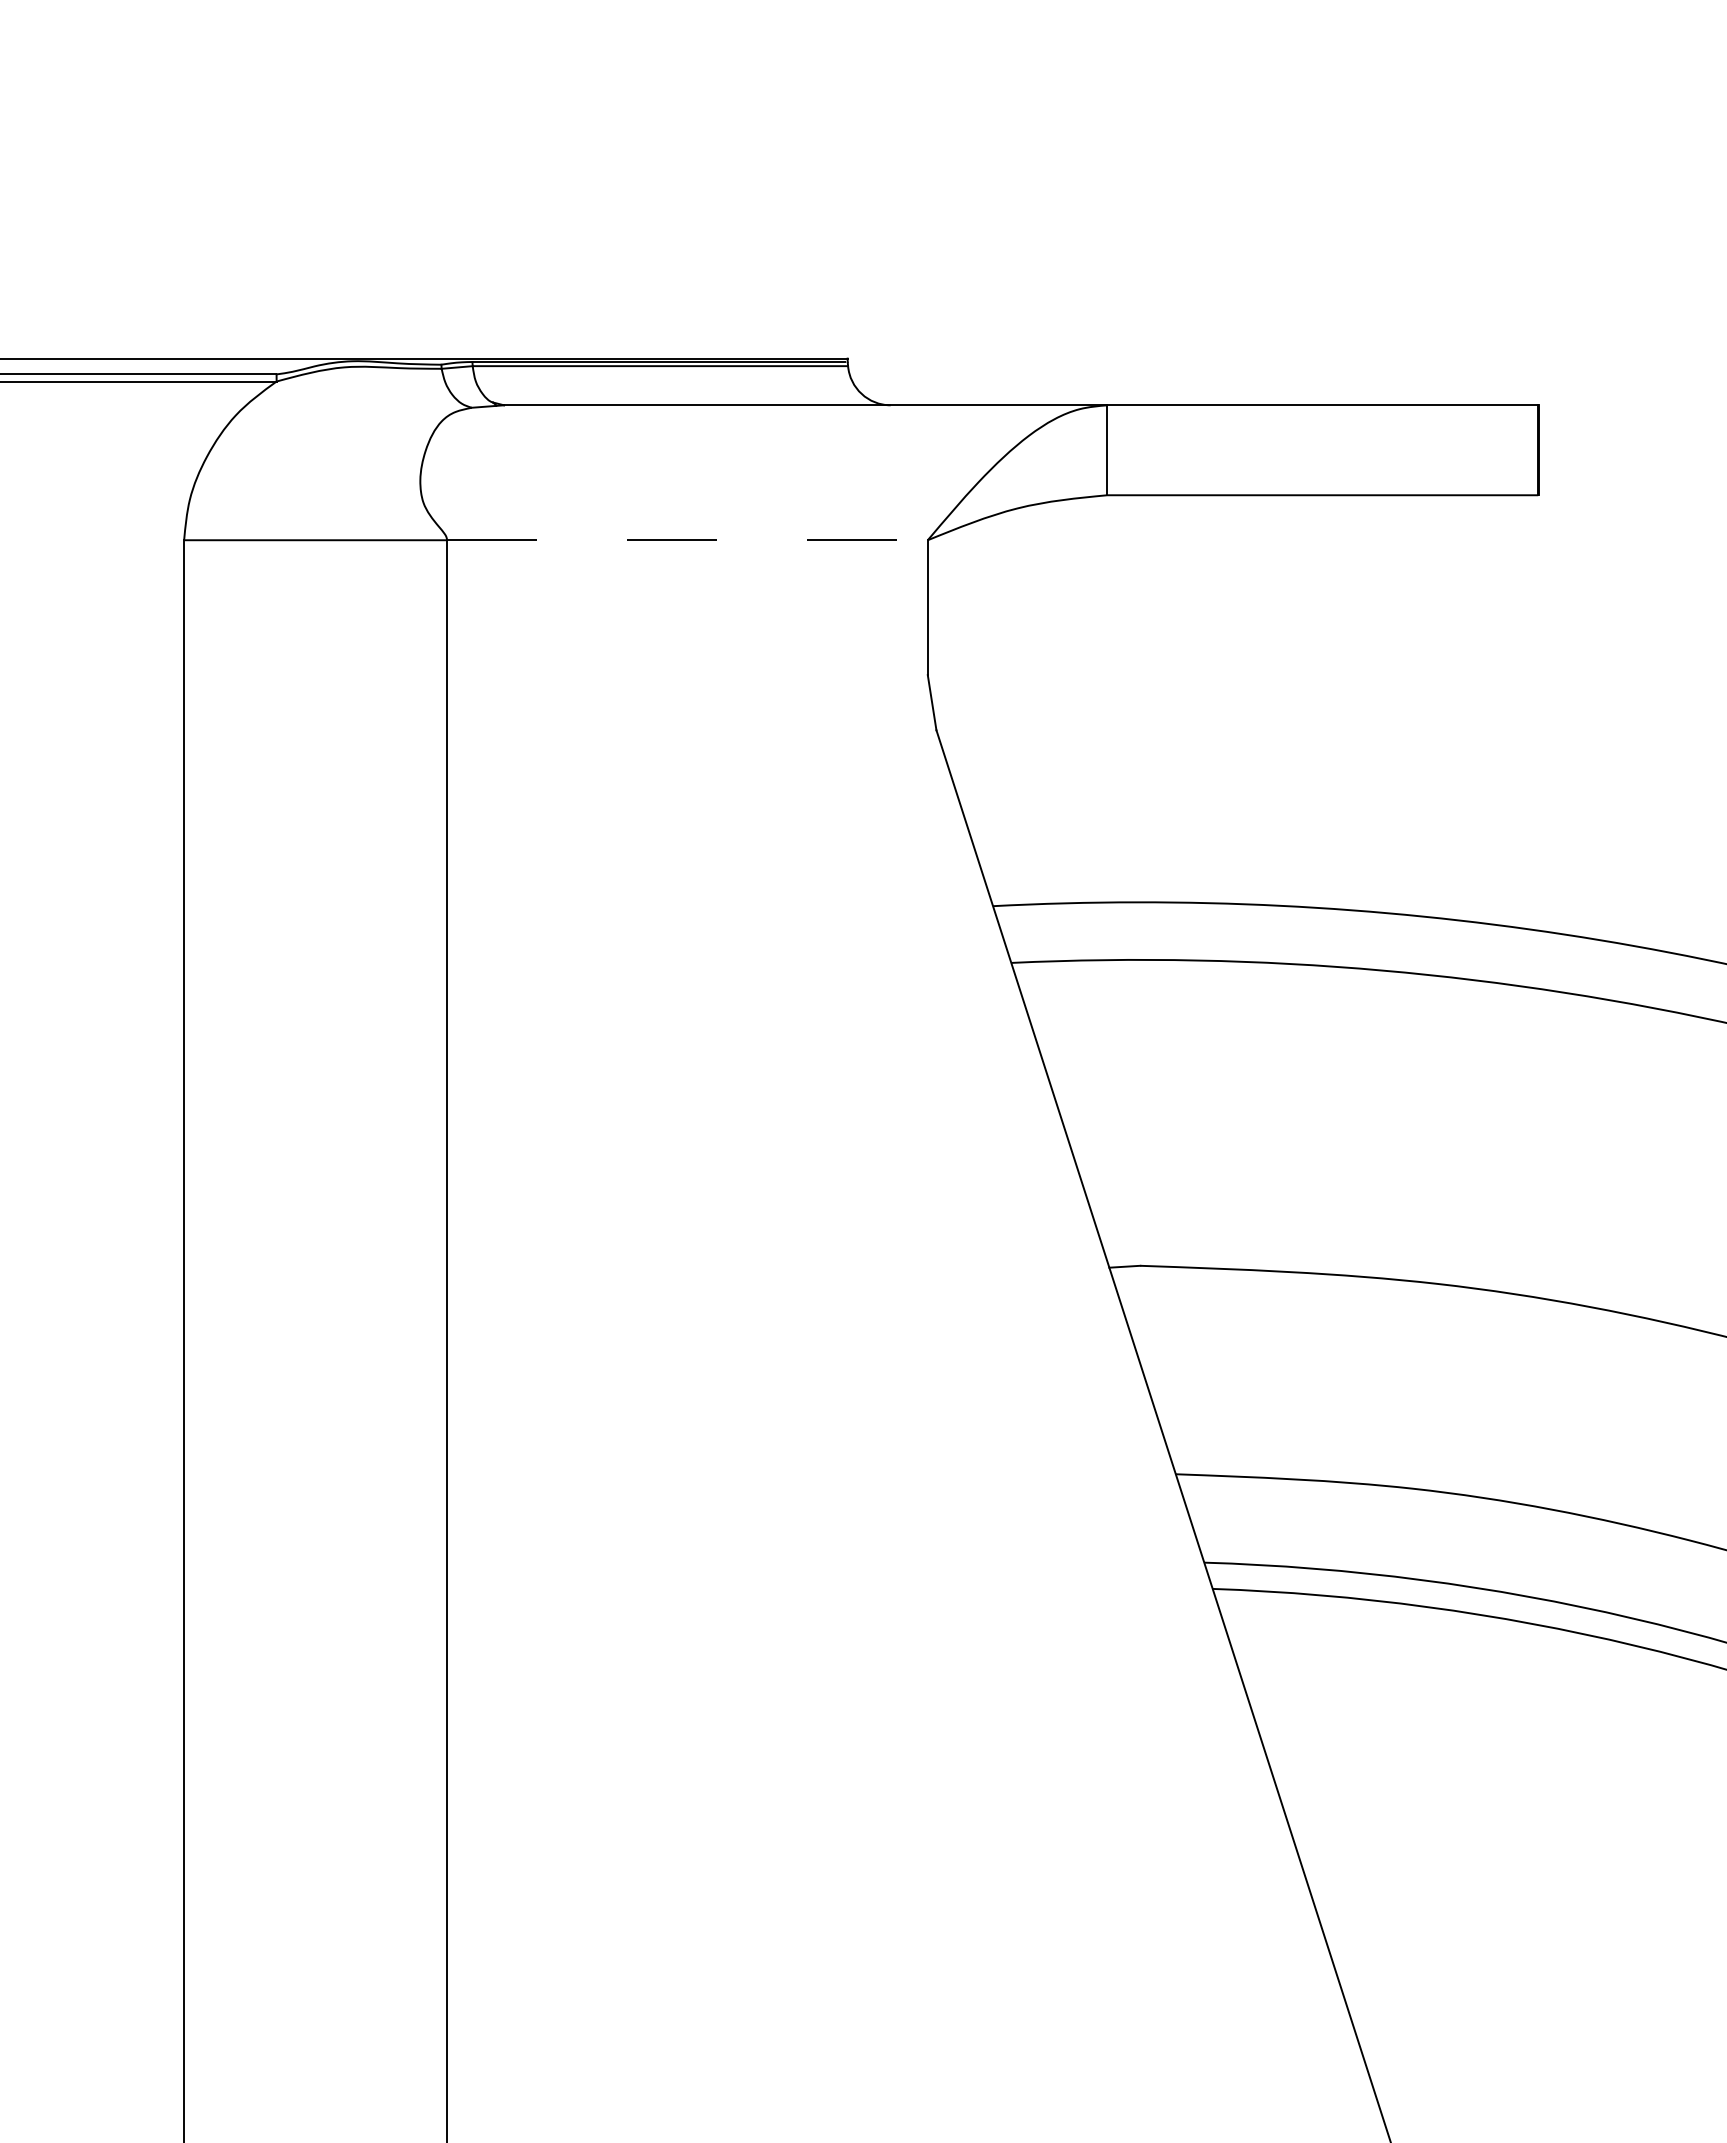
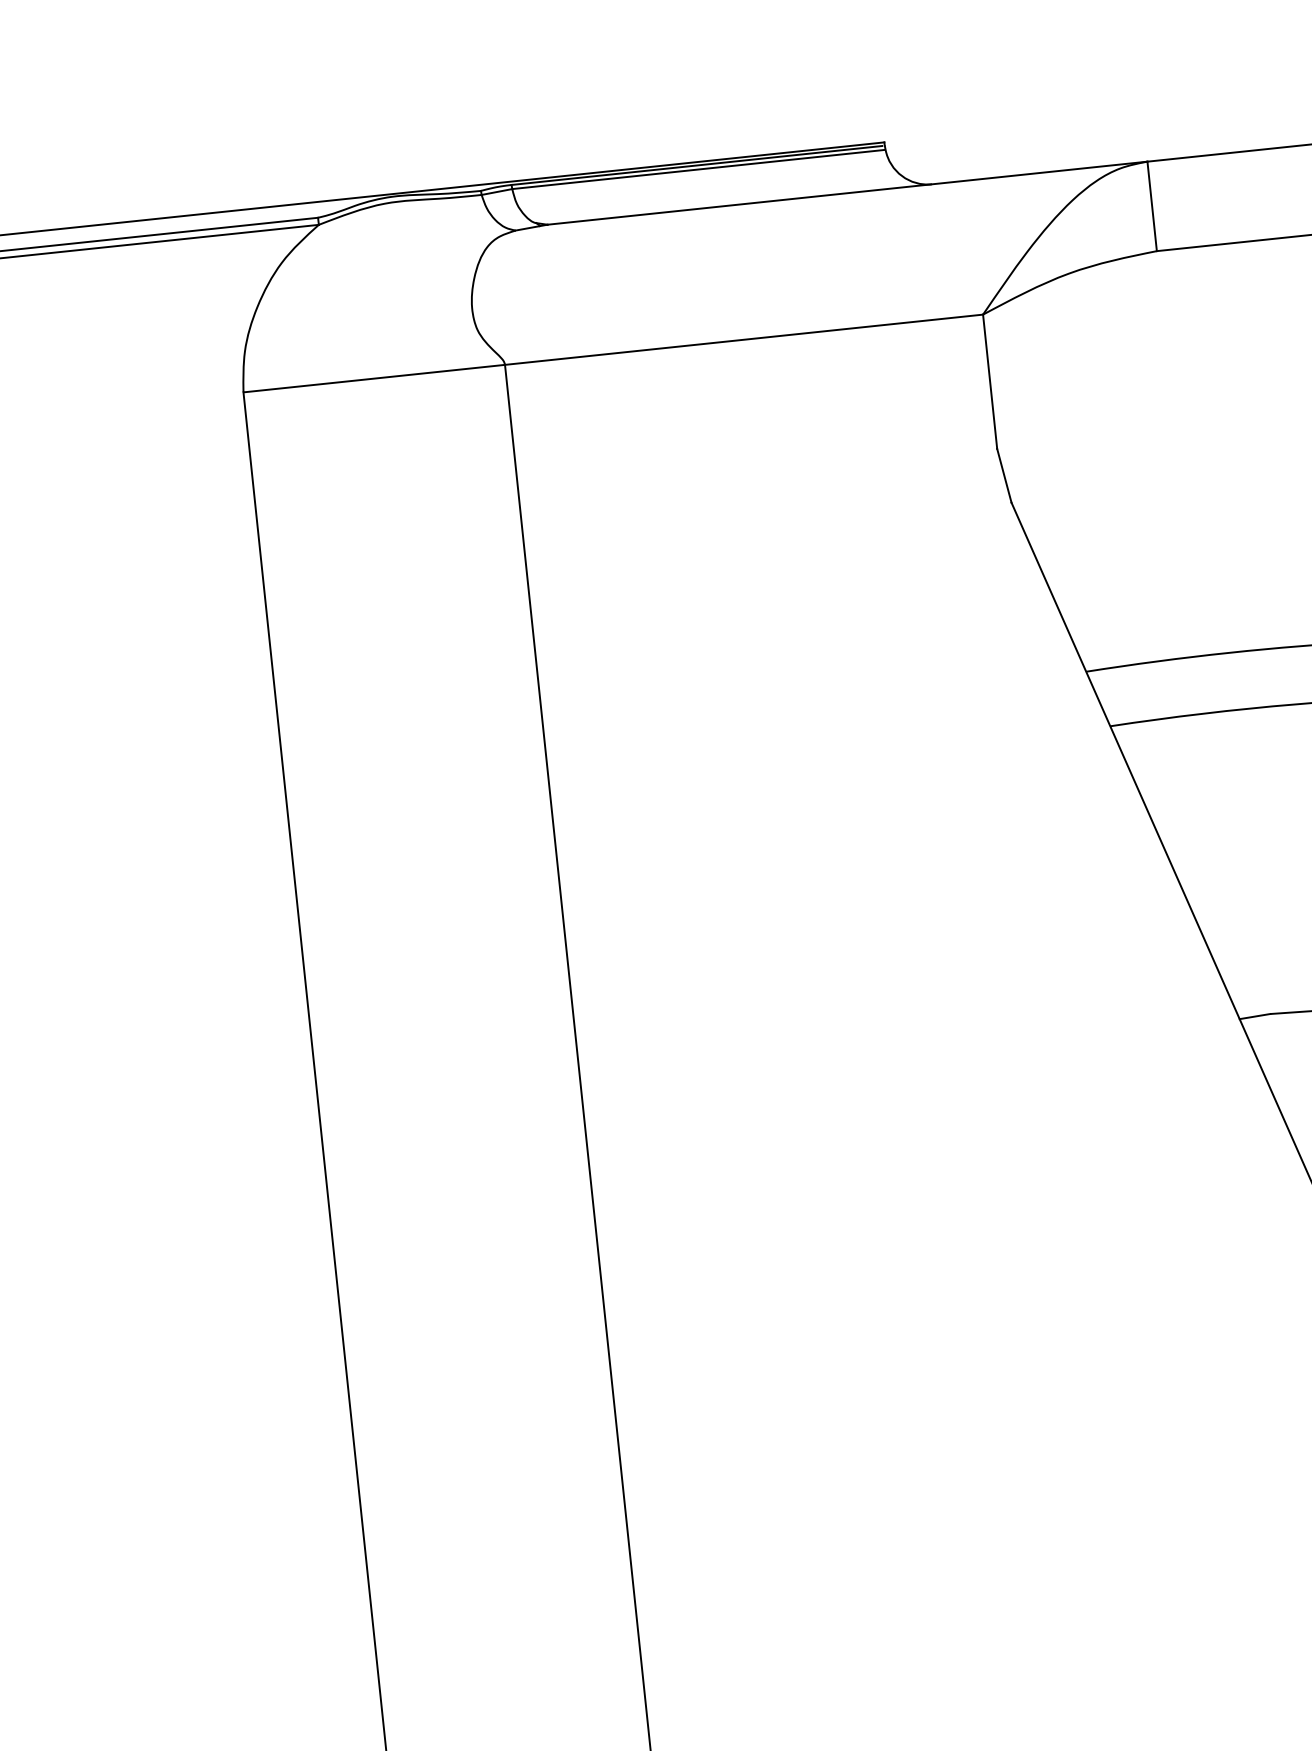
line: (687, 540) -> (744, 340), dashed -> solid

